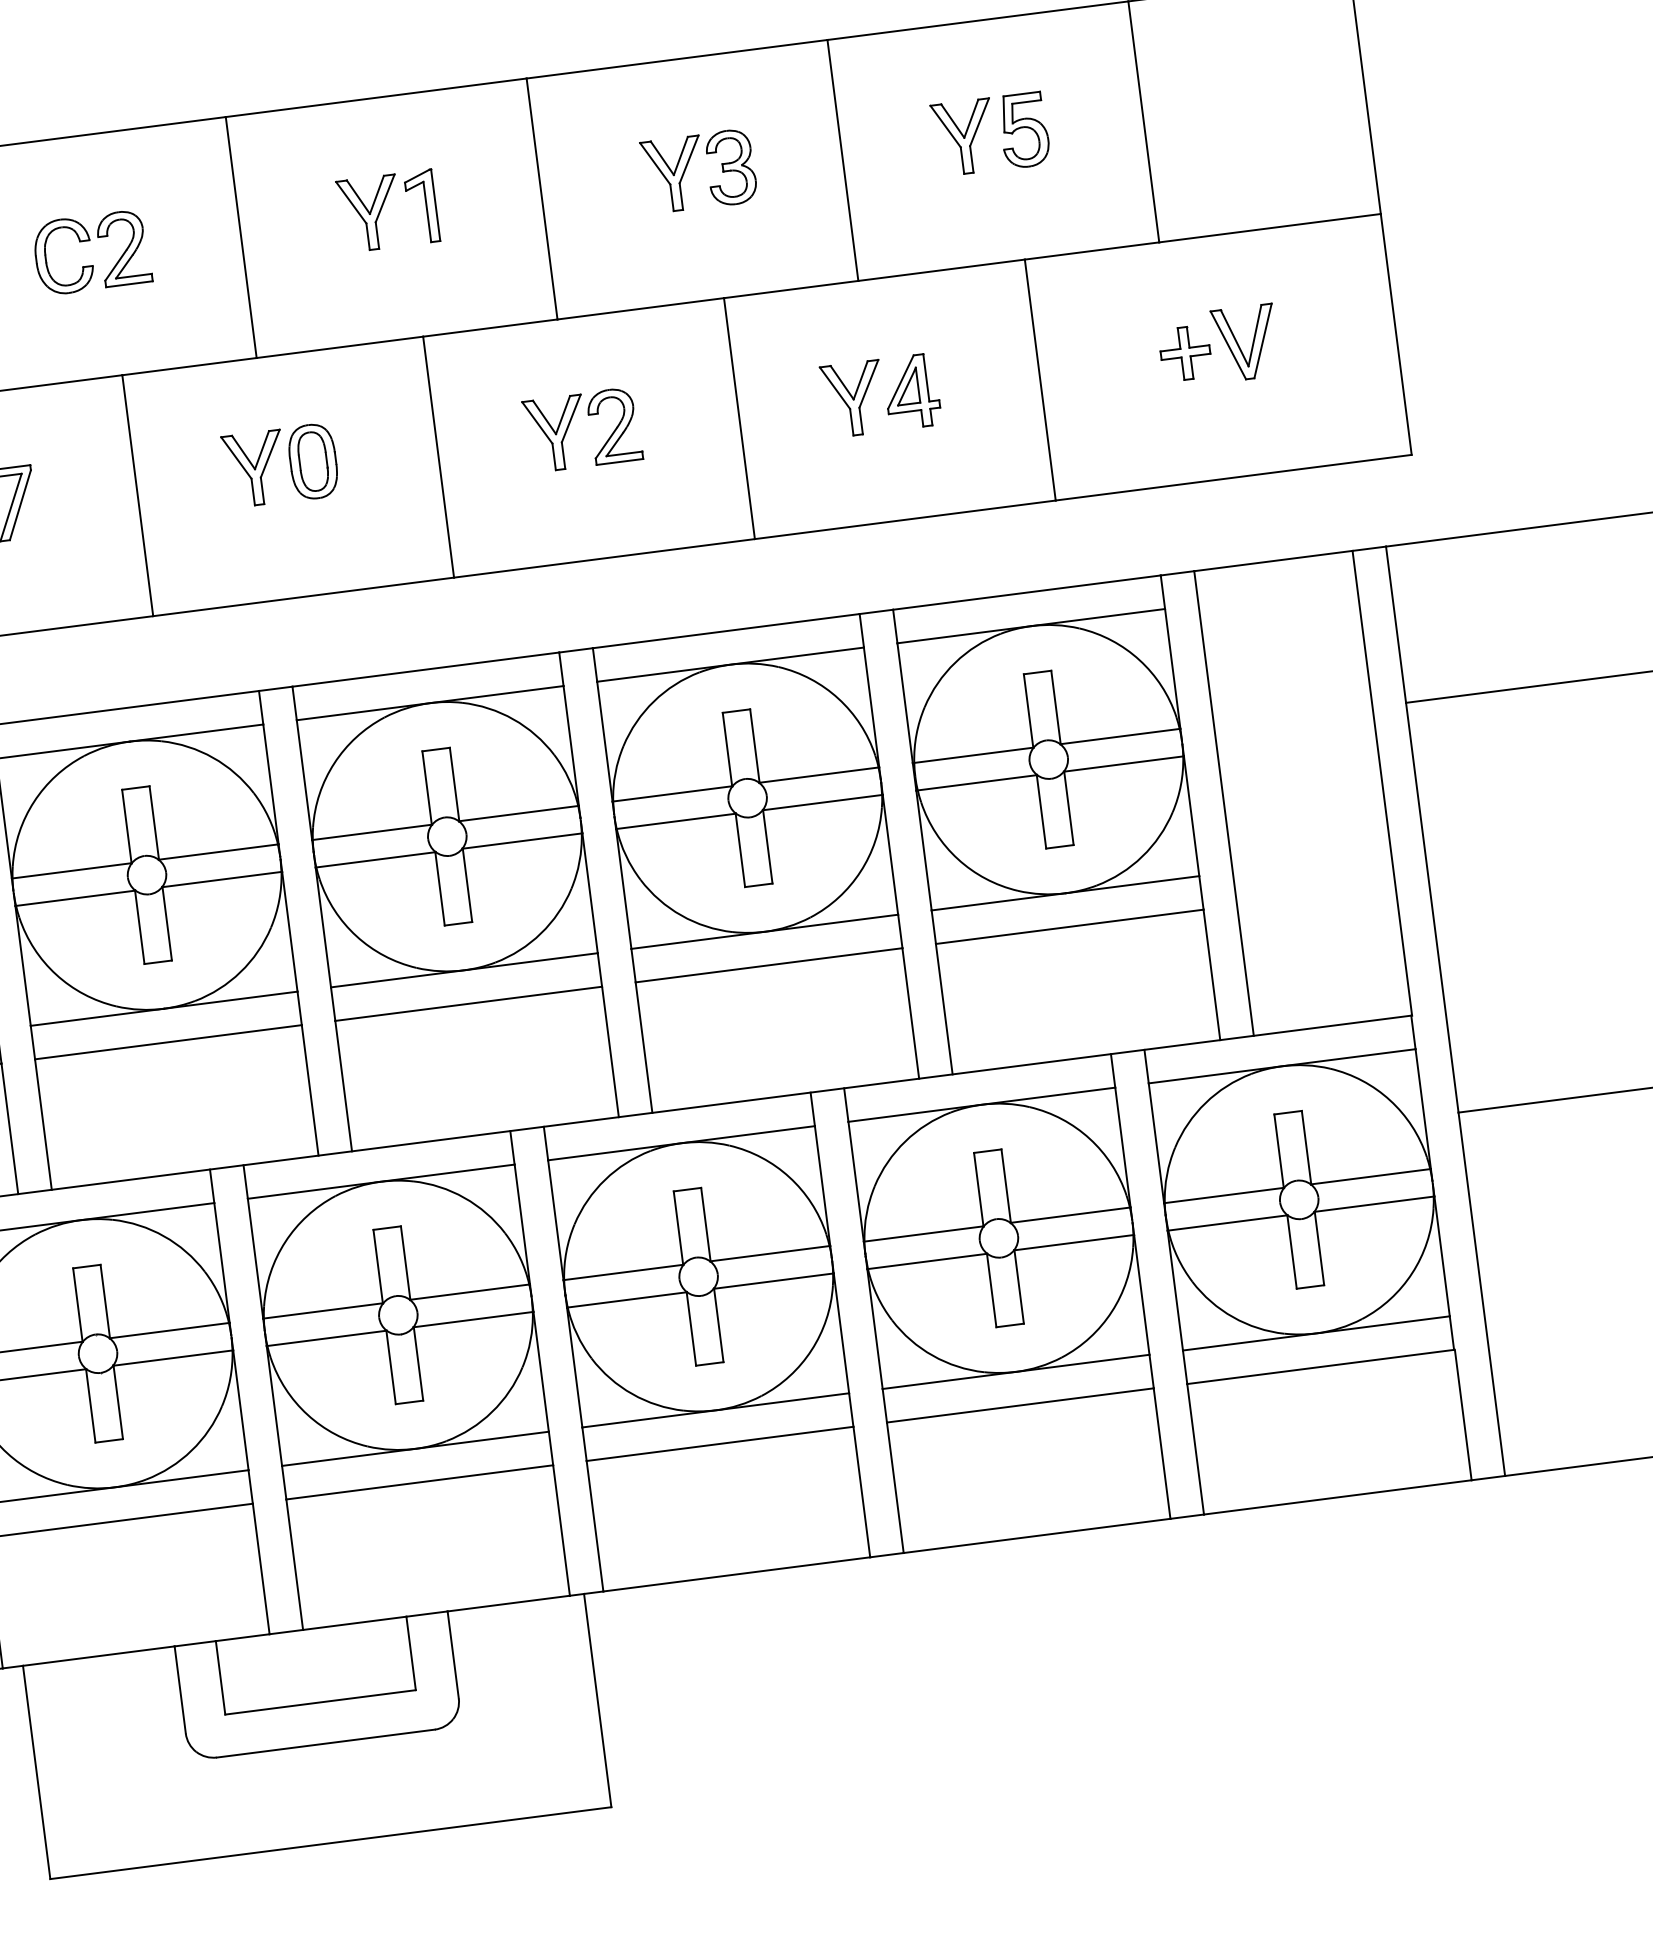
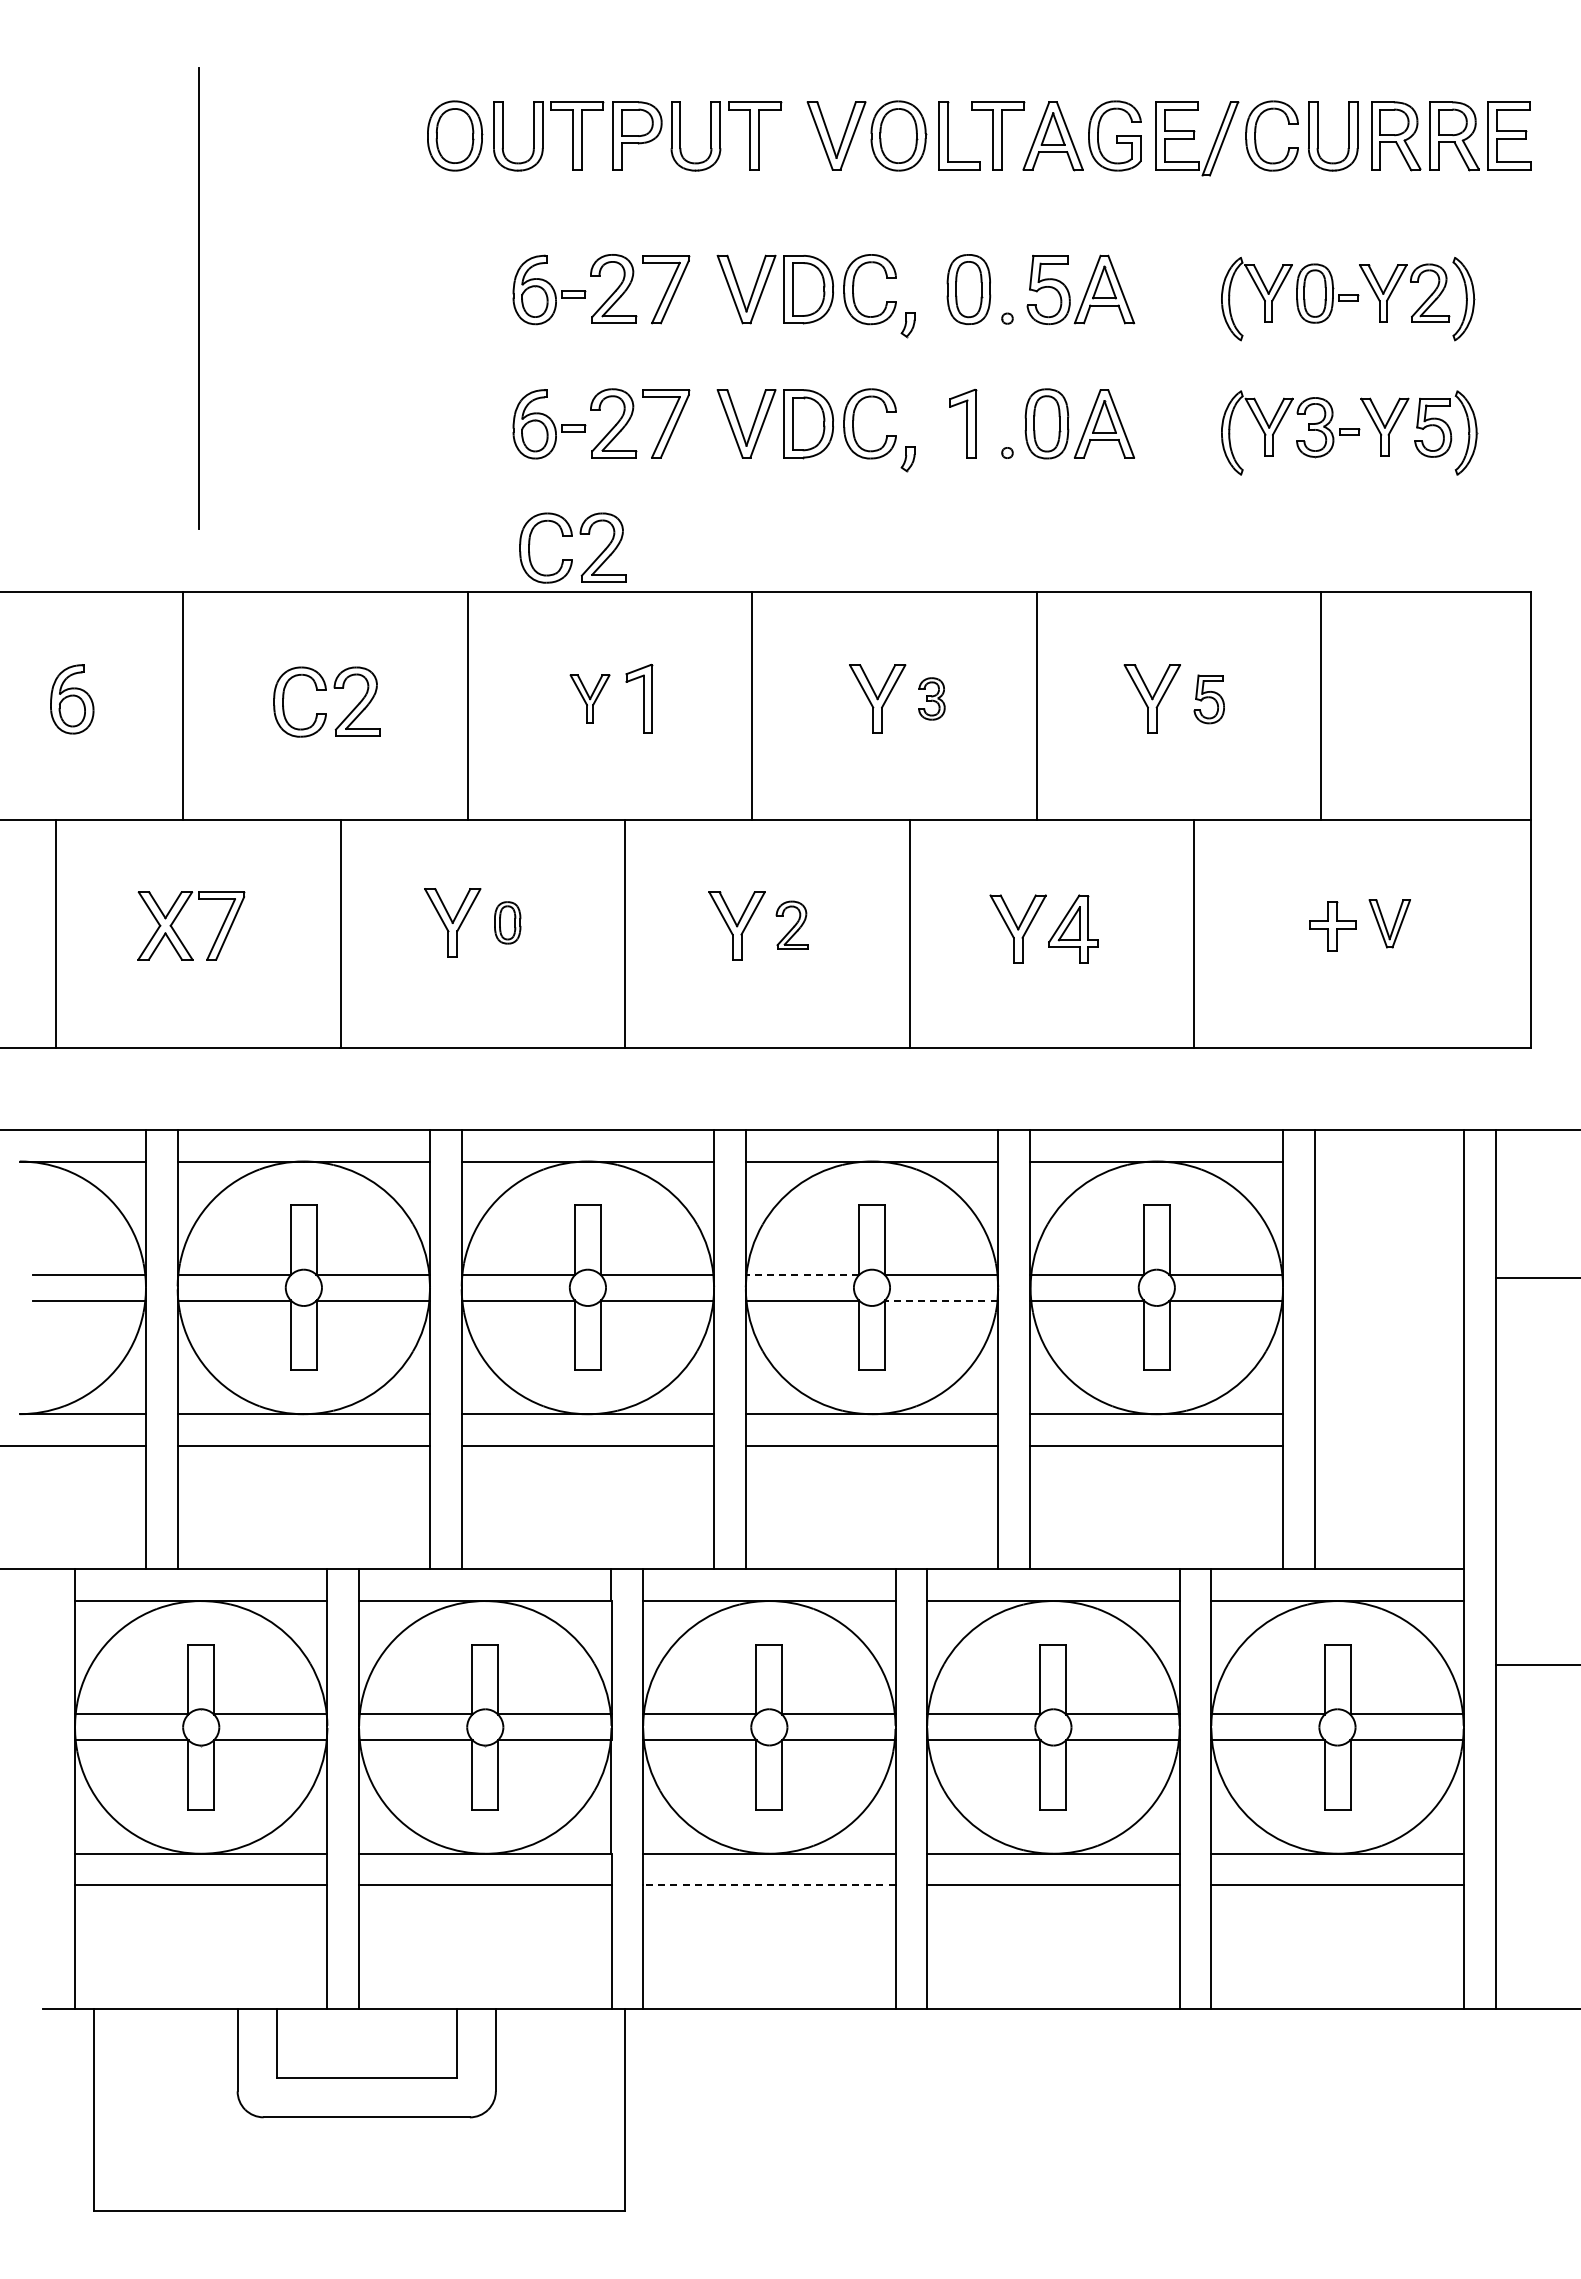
part: (329, 44) -> (572, 536), added
part: (1024, 130) -> (1209, 699), size x0.7
part: (730, 167) -> (931, 698), size x0.6
part: (369, 213) -> (589, 698), size x0.7
part: (1245, 342) -> (1389, 923), size x0.7
part: (614, 425) -> (792, 925), size x0.7
part: (312, 461) -> (507, 922), size x0.6
line: (672, 793) -> (802, 1274), solid -> dashed
line: (821, 802) -> (940, 1300), solid -> dashed
line: (719, 1444) -> (768, 1885), solid -> dashed

